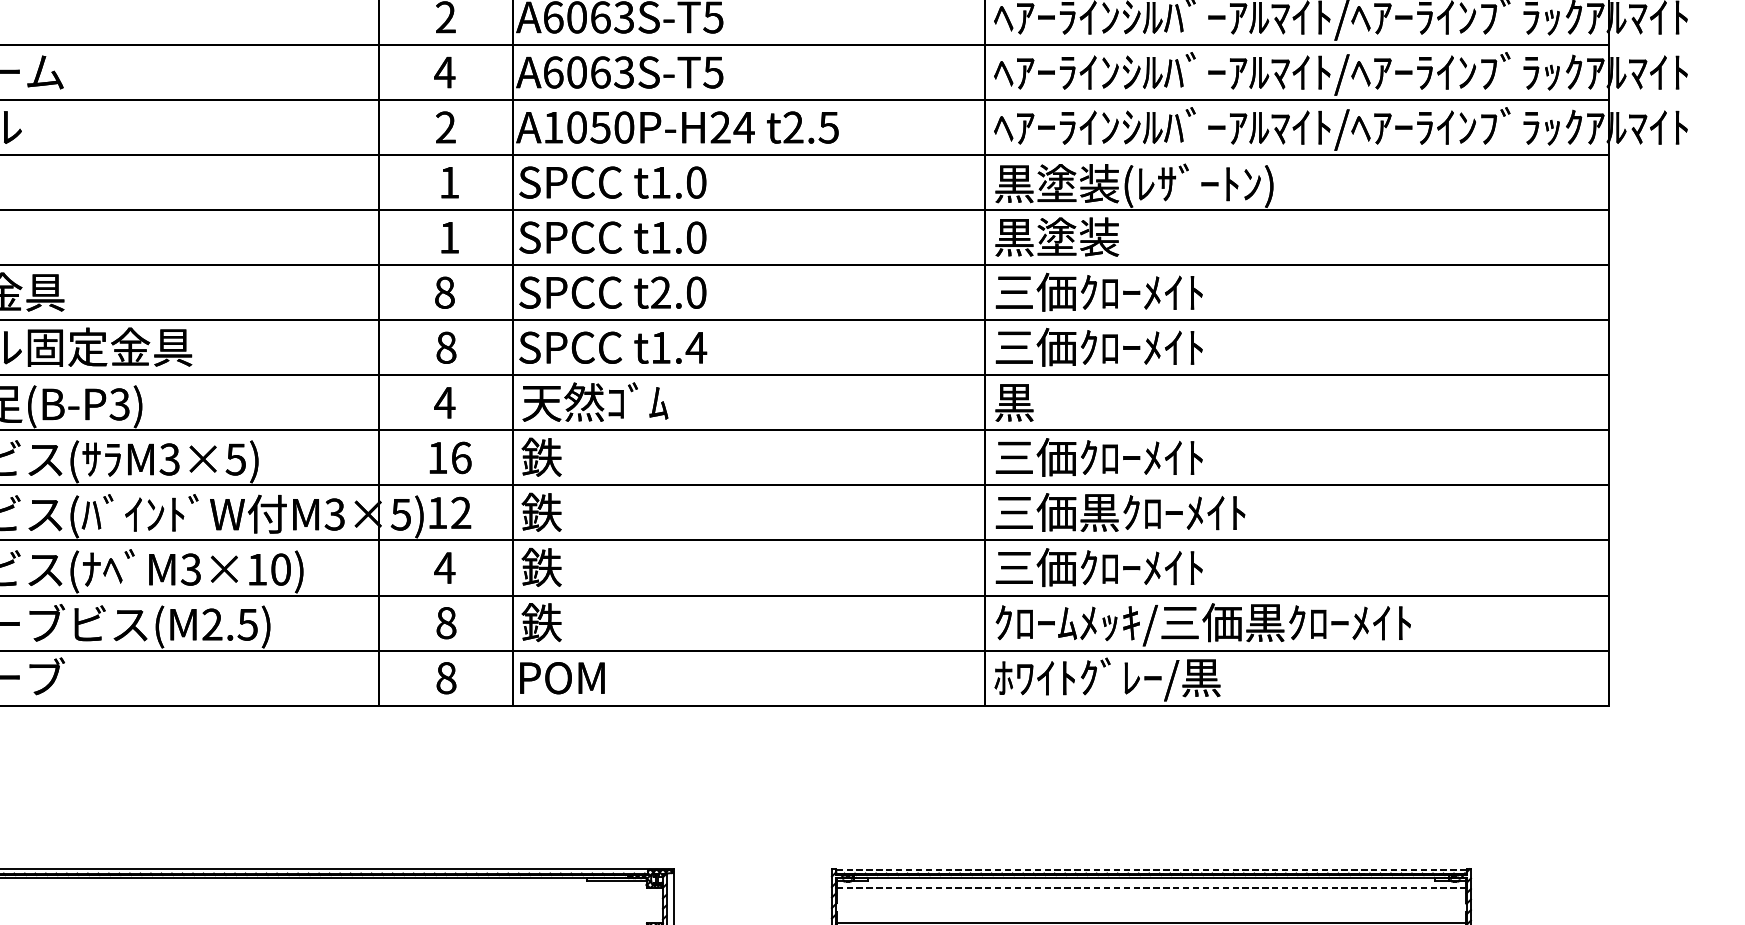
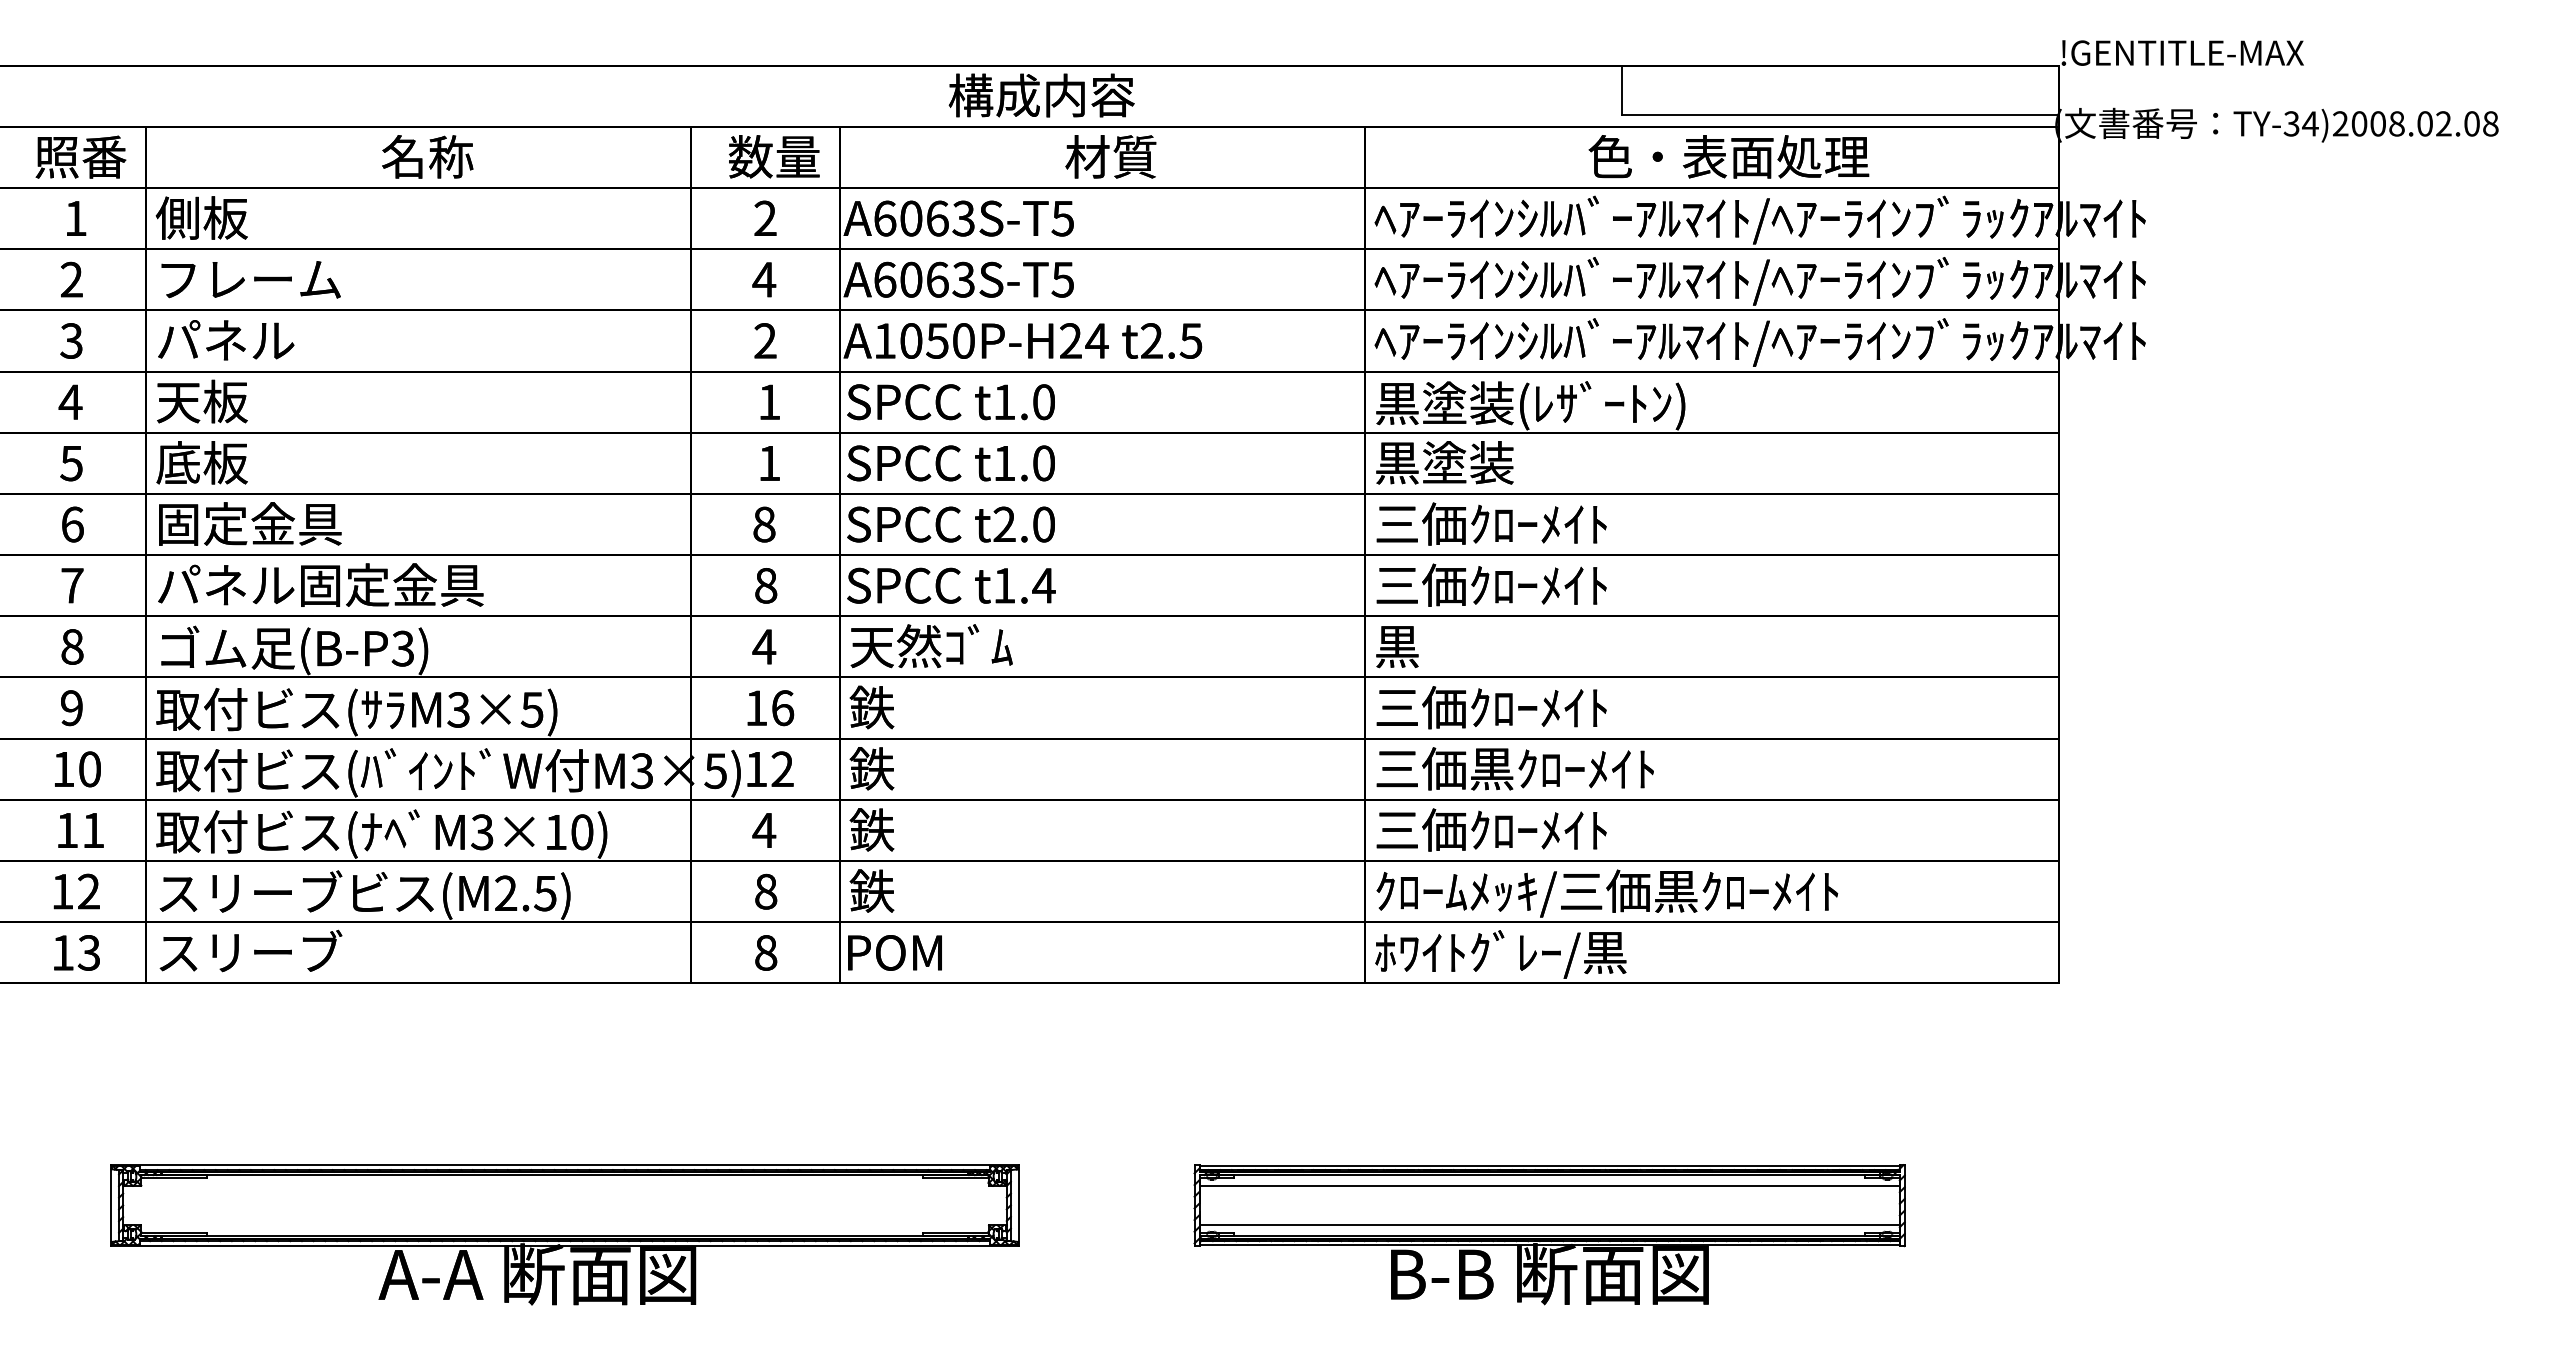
line: (1151, 869) -> (1549, 1165), dashed -> solid
line: (1151, 887) -> (1549, 1185), dashed -> solid

